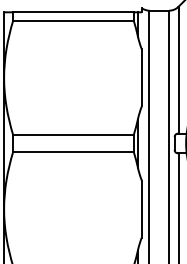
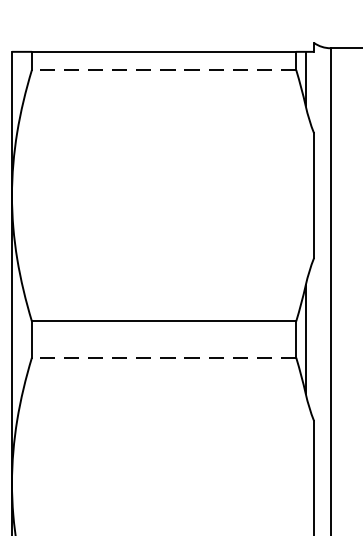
line: (72, 20) -> (161, 69), solid -> dashed
line: (72, 151) -> (161, 357), solid -> dashed

